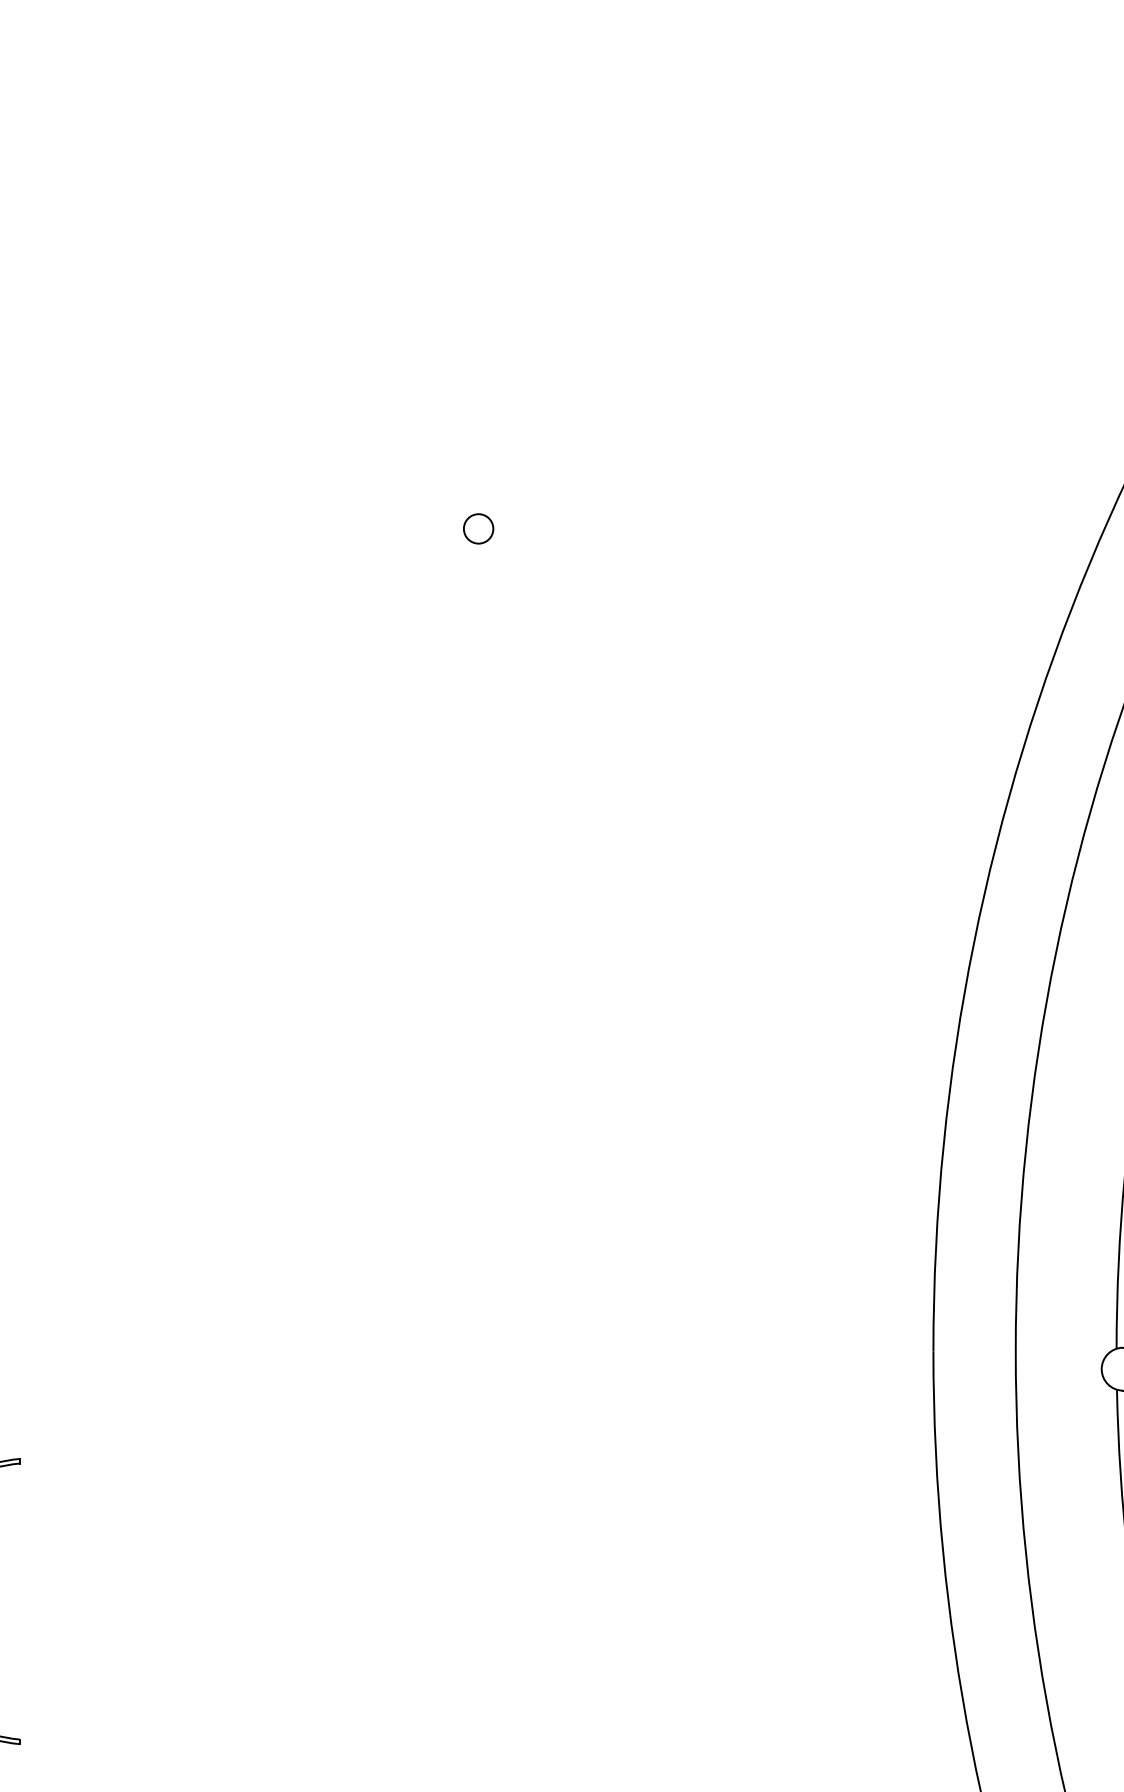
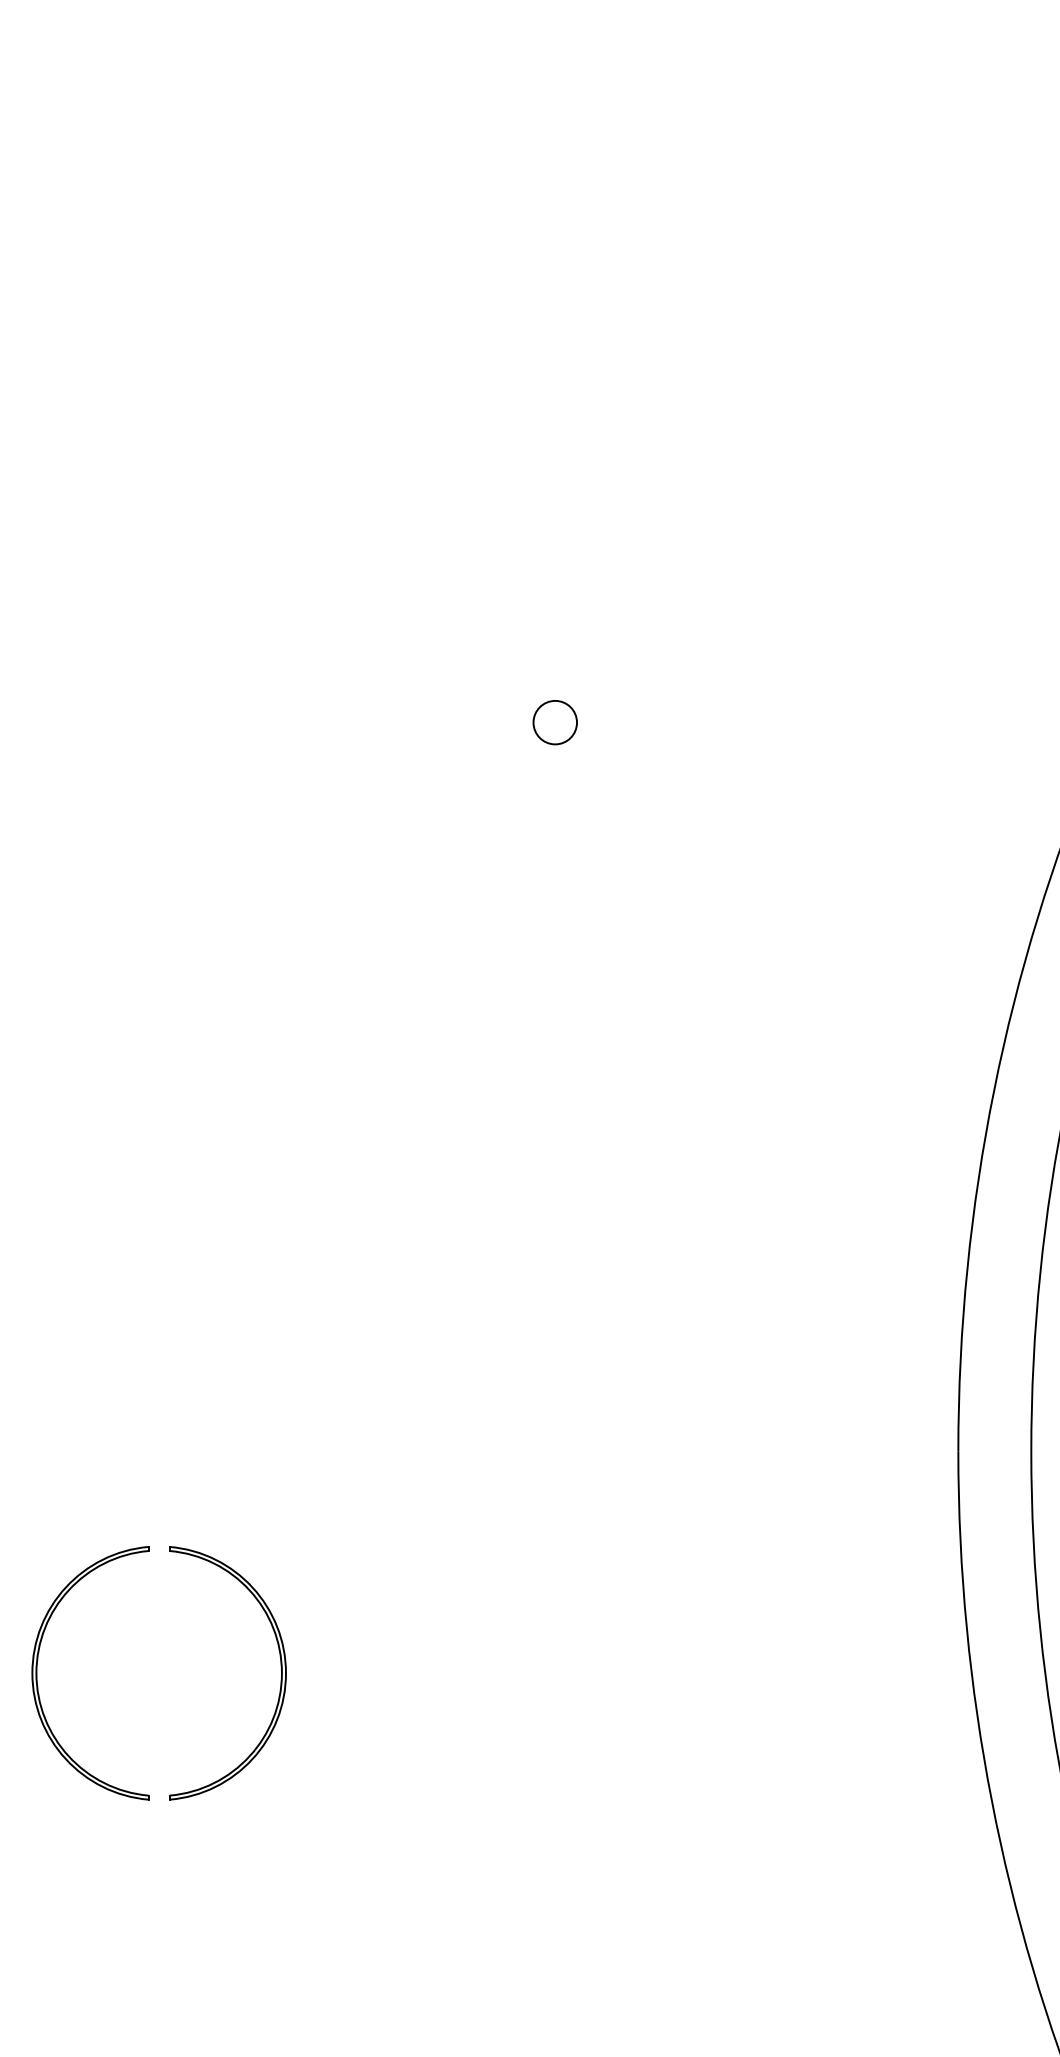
circle: (478, 528) -> (555, 722), size x1.67
part: (168, 1608) -> (280, 1679), added

